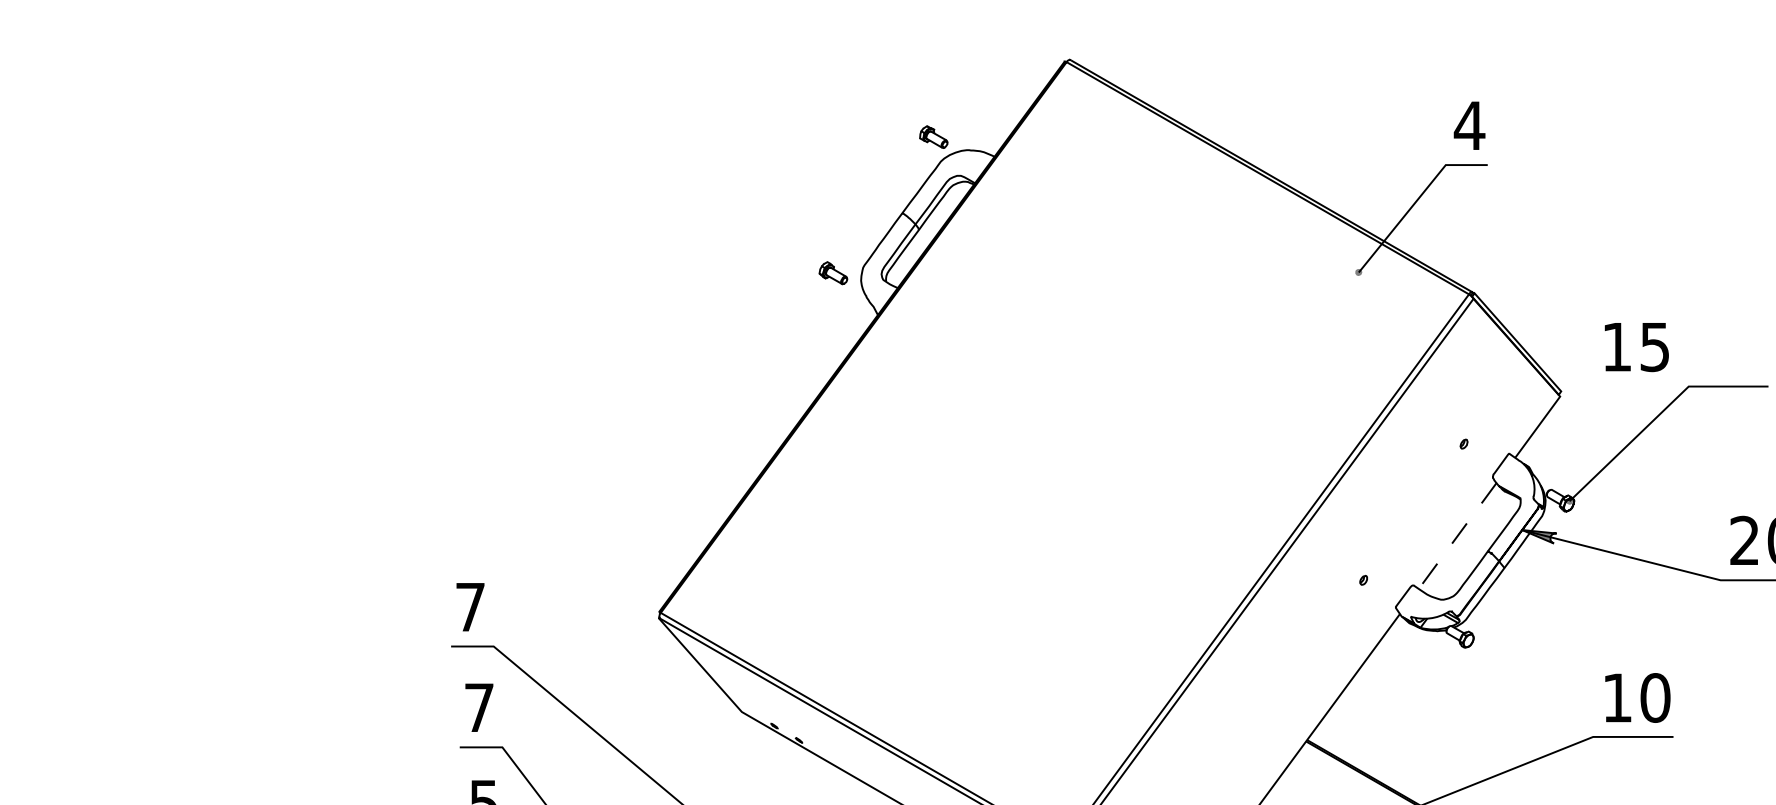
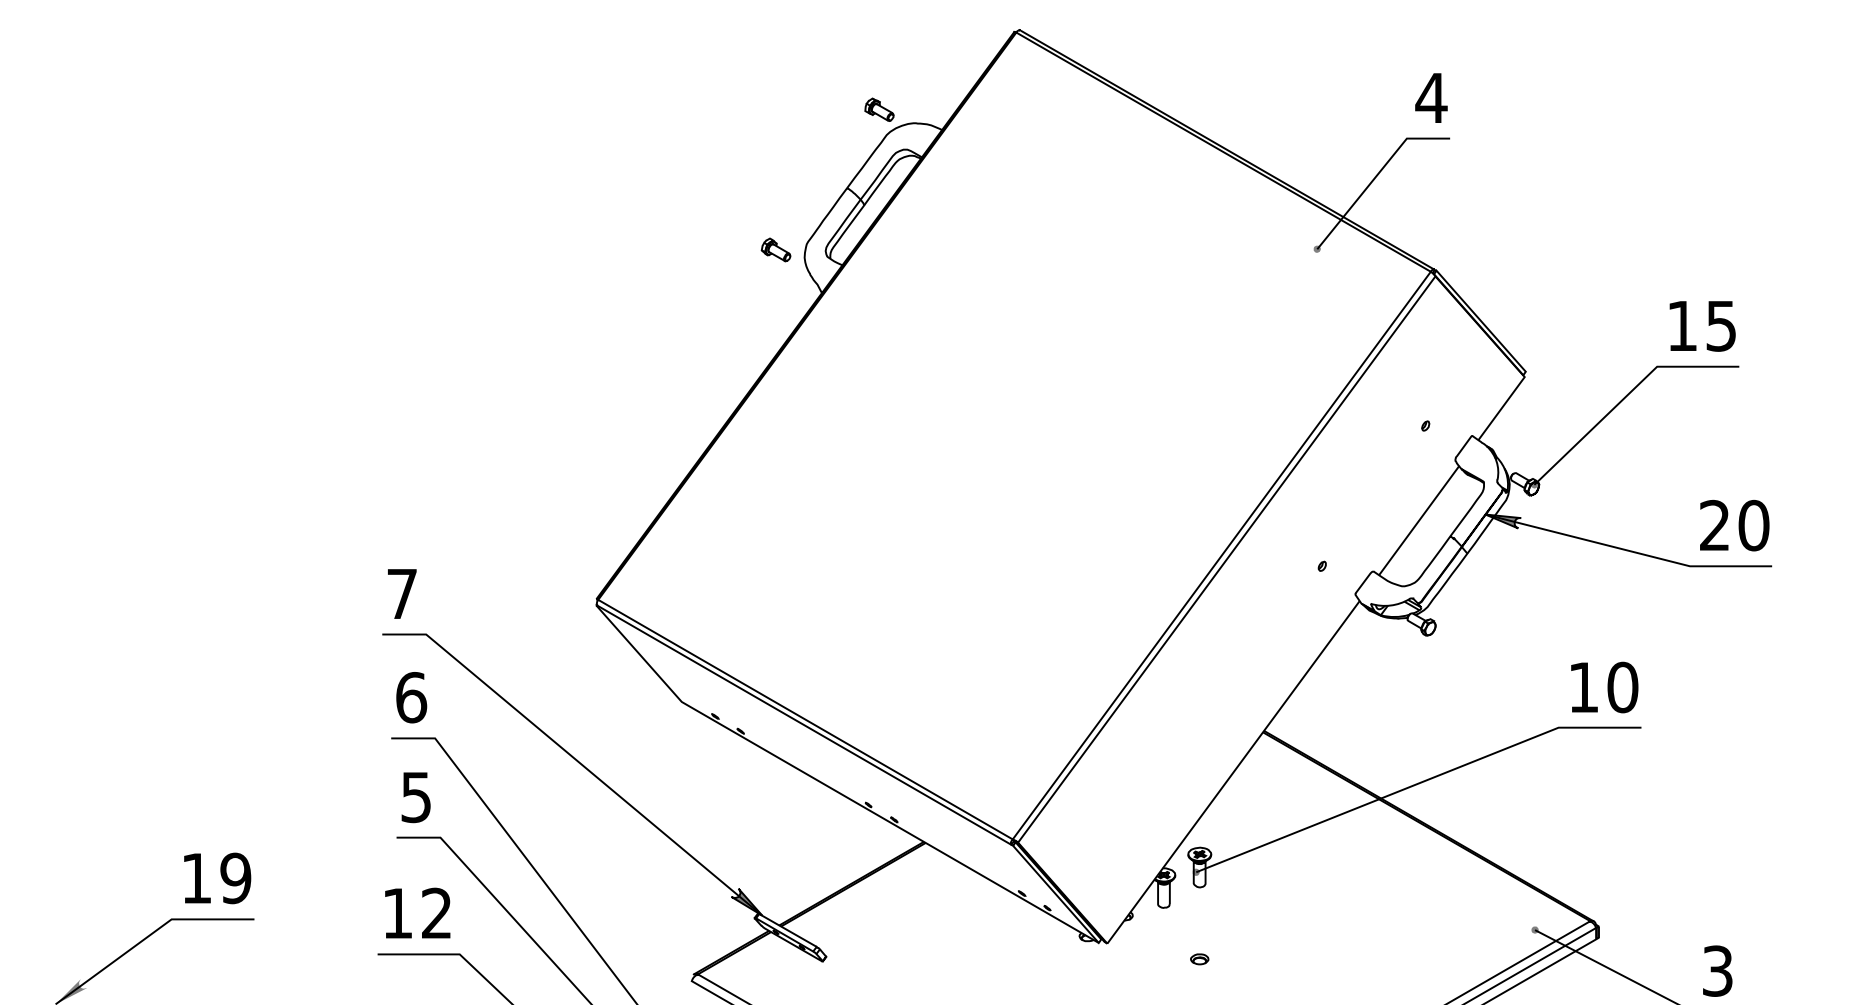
text: (1636, 347) -> (1702, 326), moved
line: (1458, 535) -> (1419, 520), dashed -> solid
text: (479, 707) -> (411, 697), 7 -> 6

